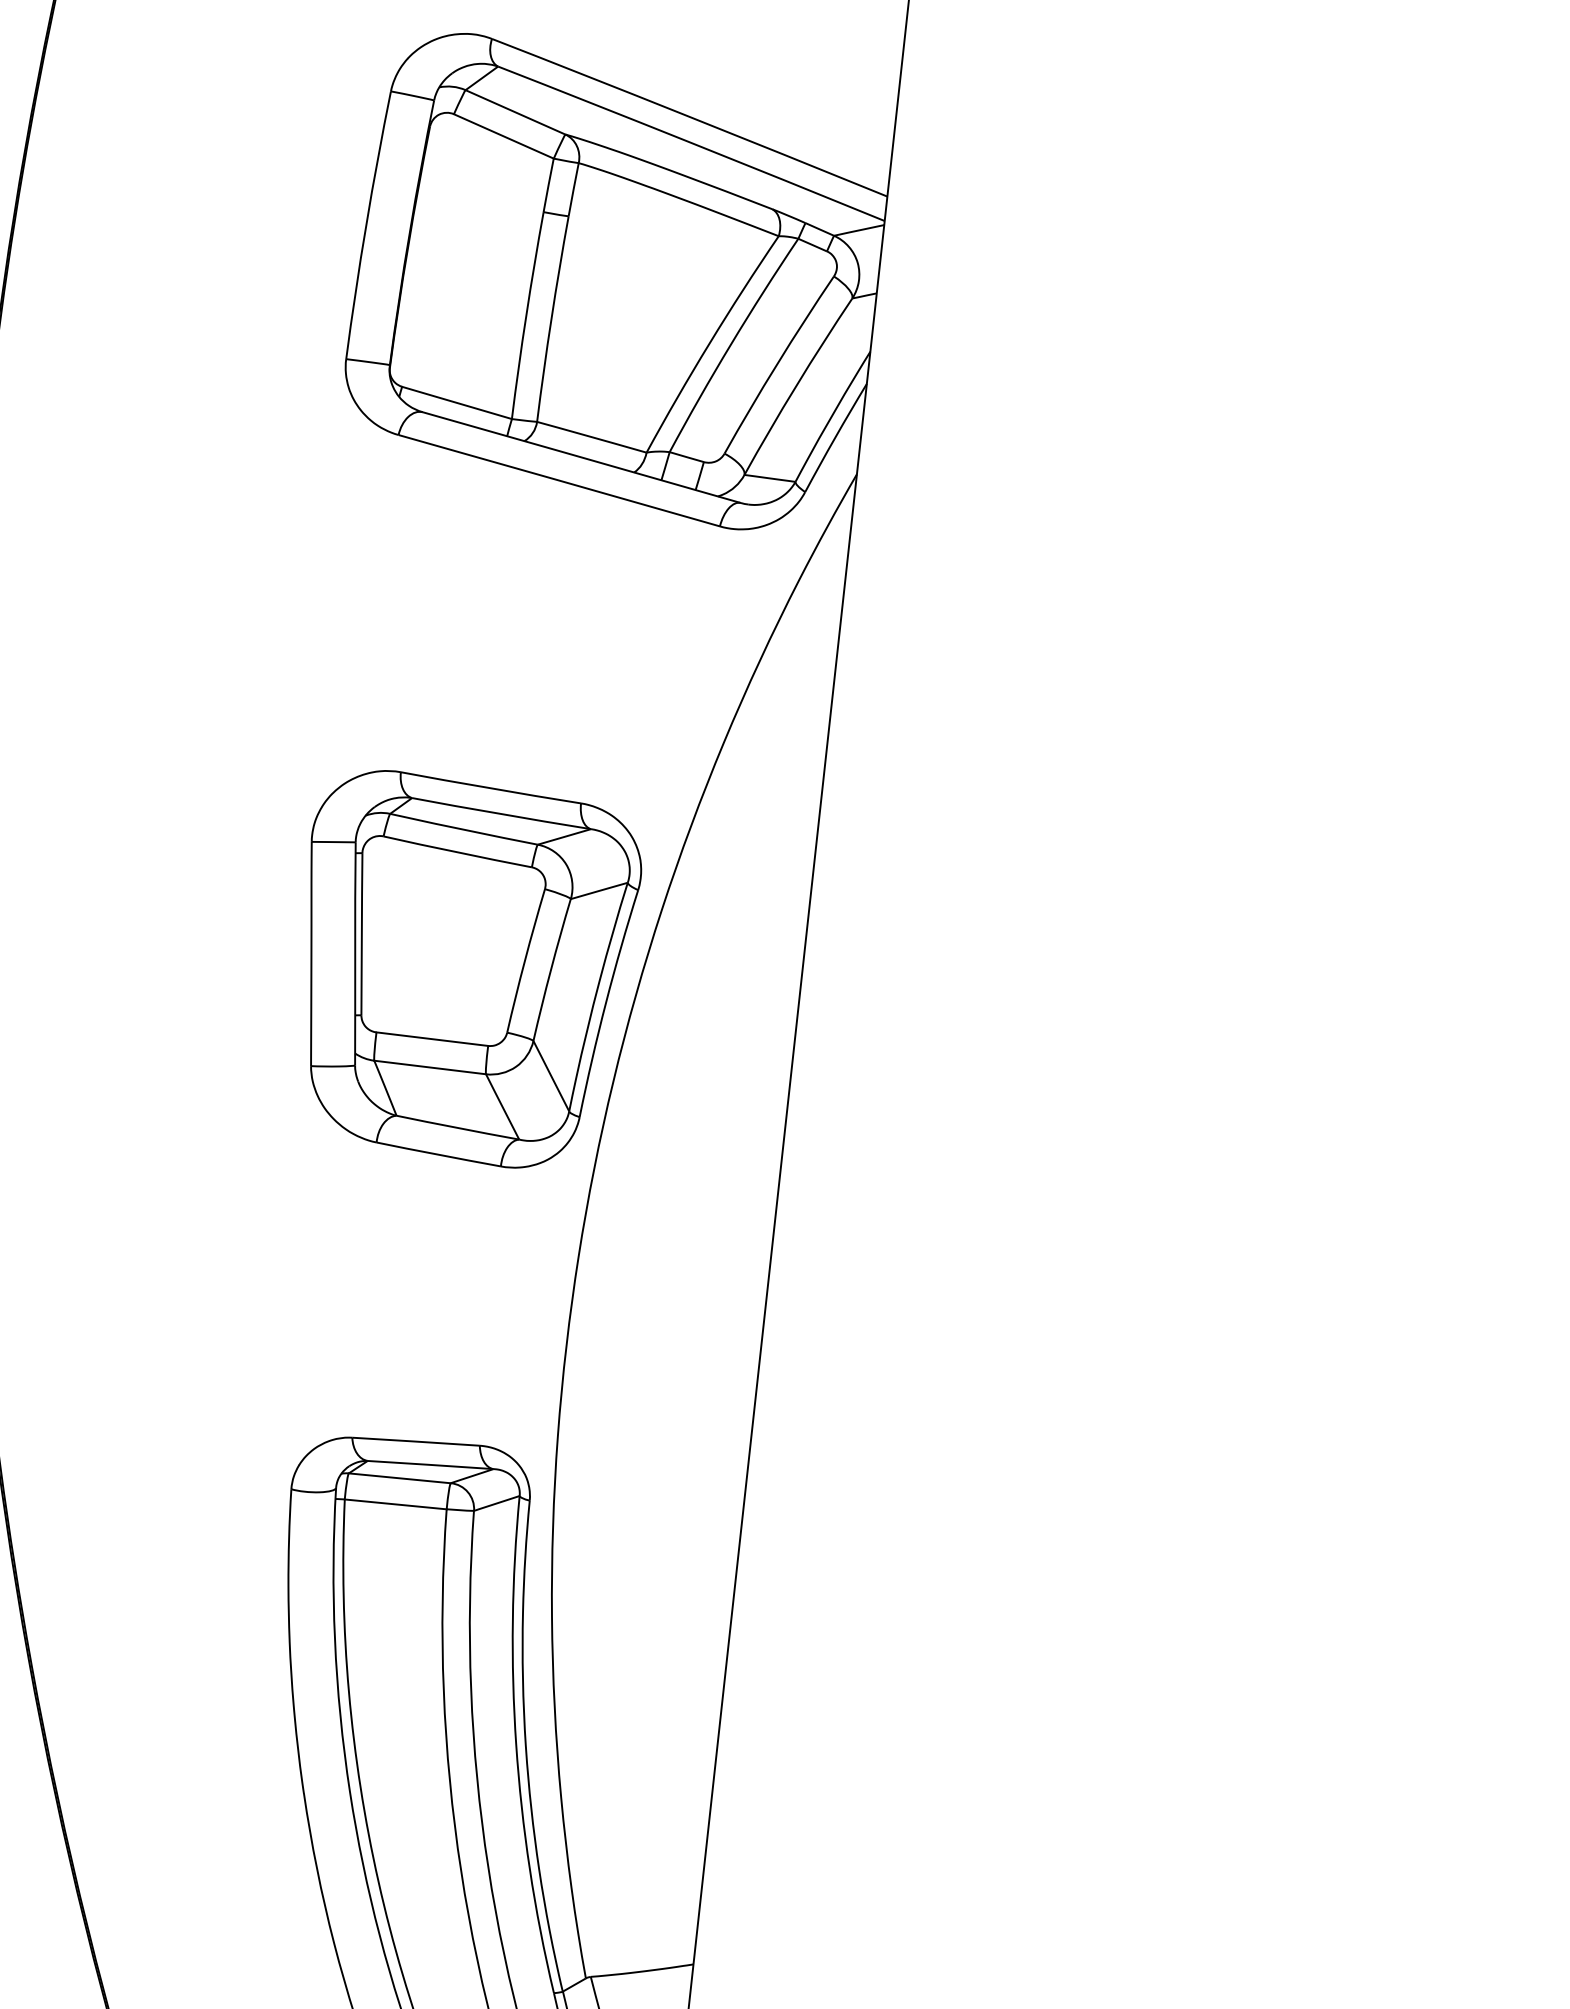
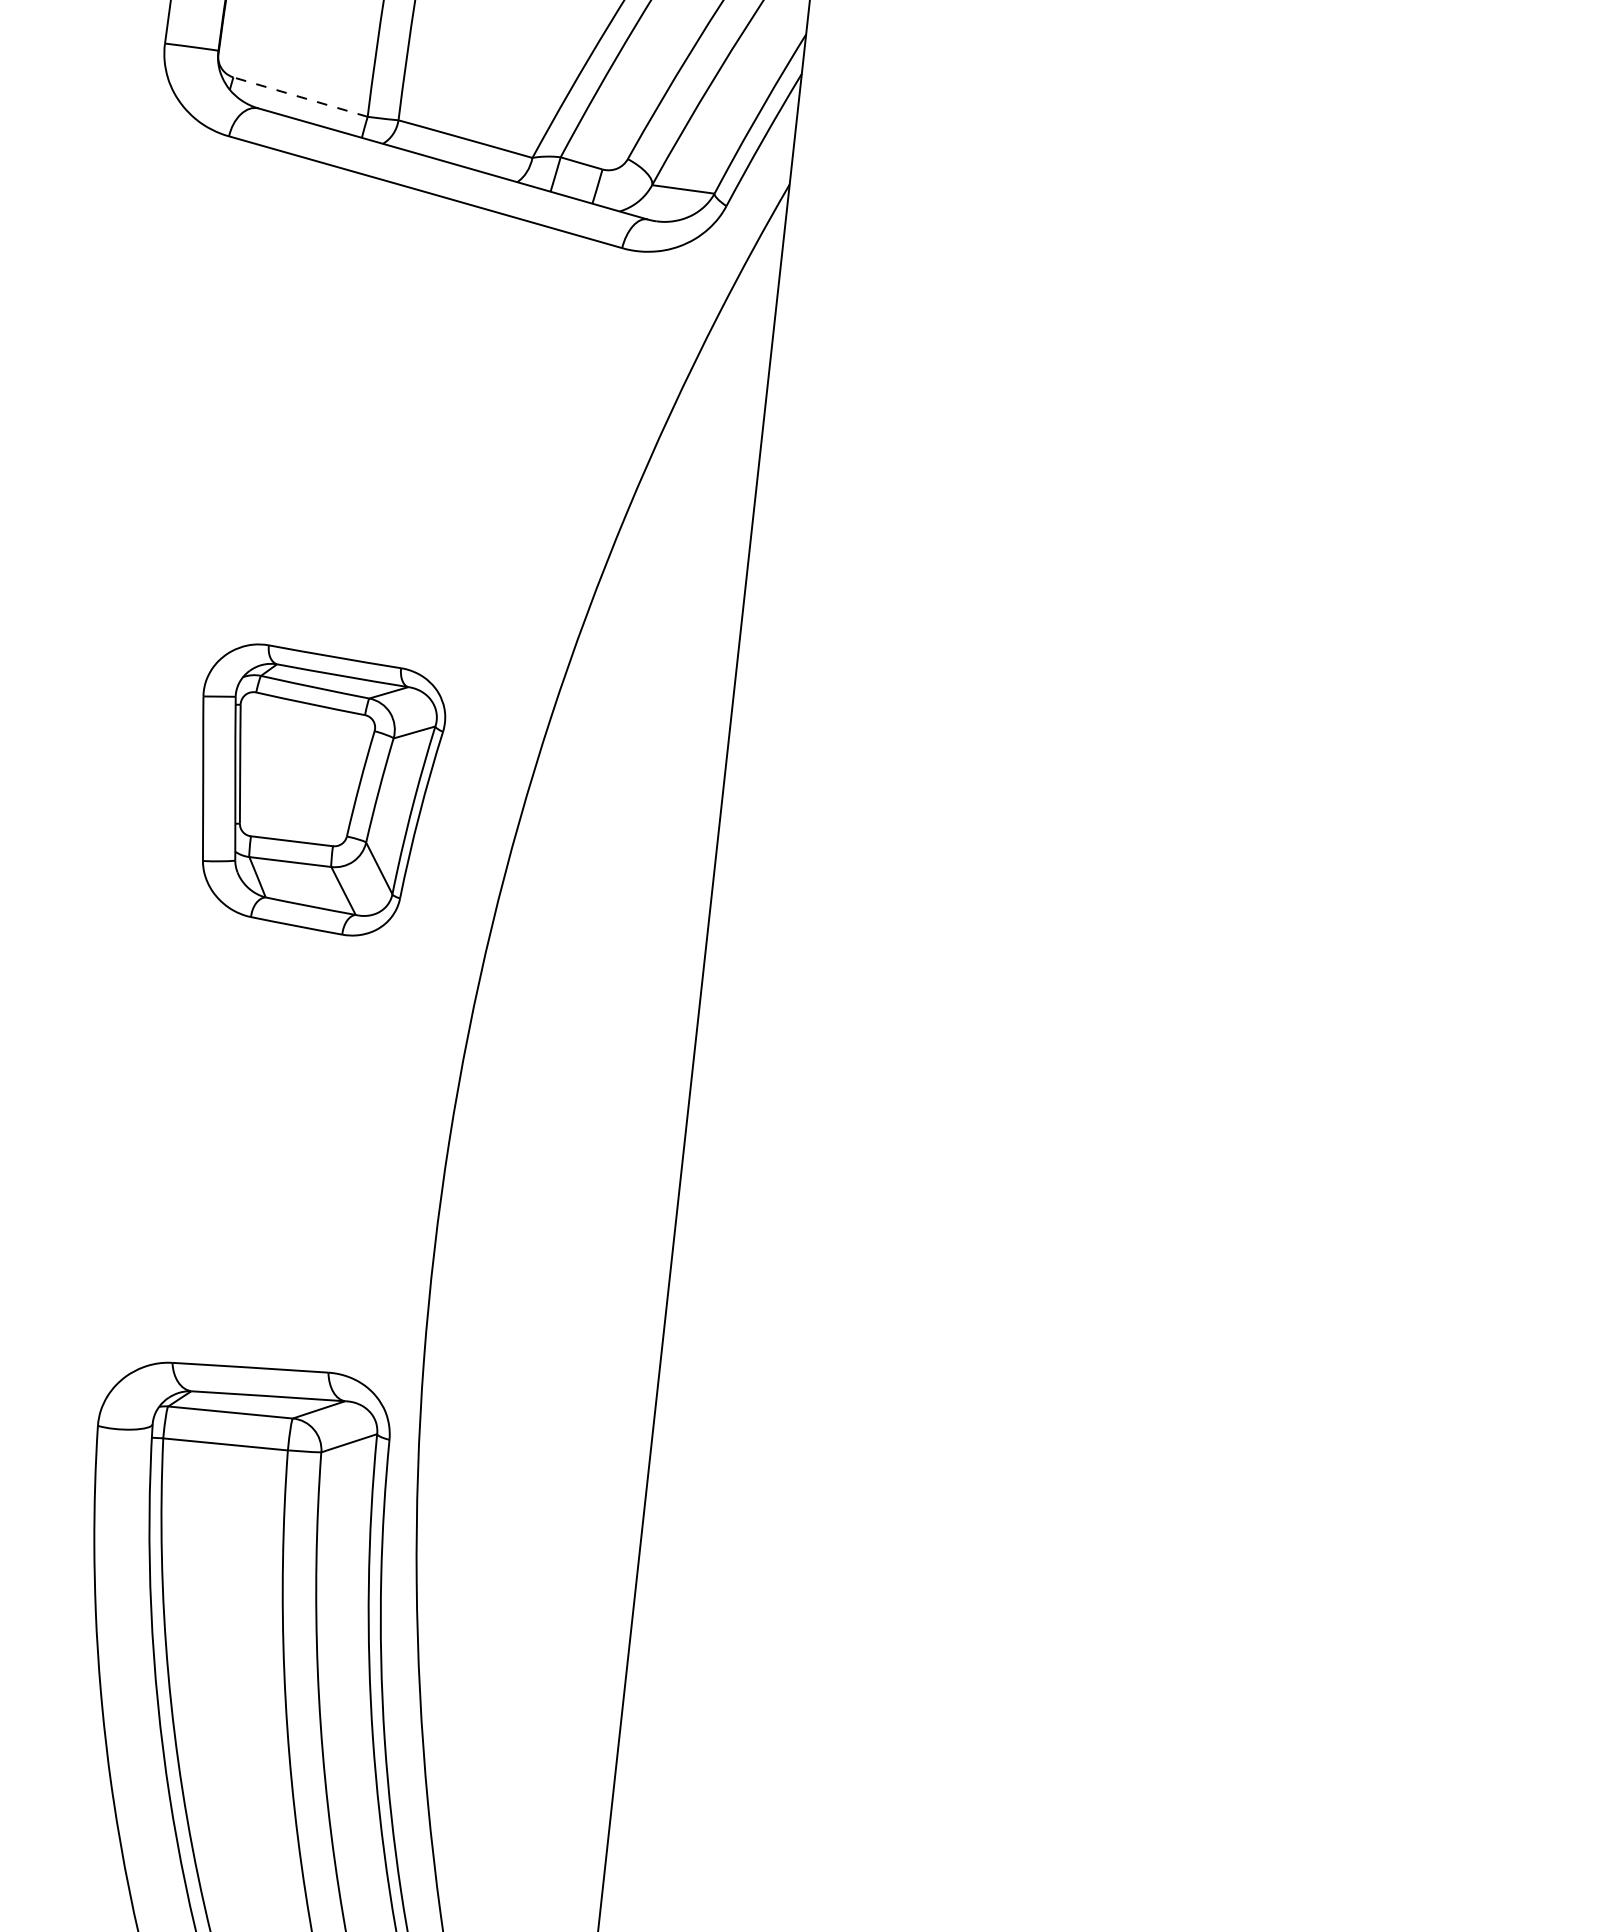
line: (456, 402) -> (299, 96), solid -> dashed
part: (476, 969) -> (324, 790), size x0.6

